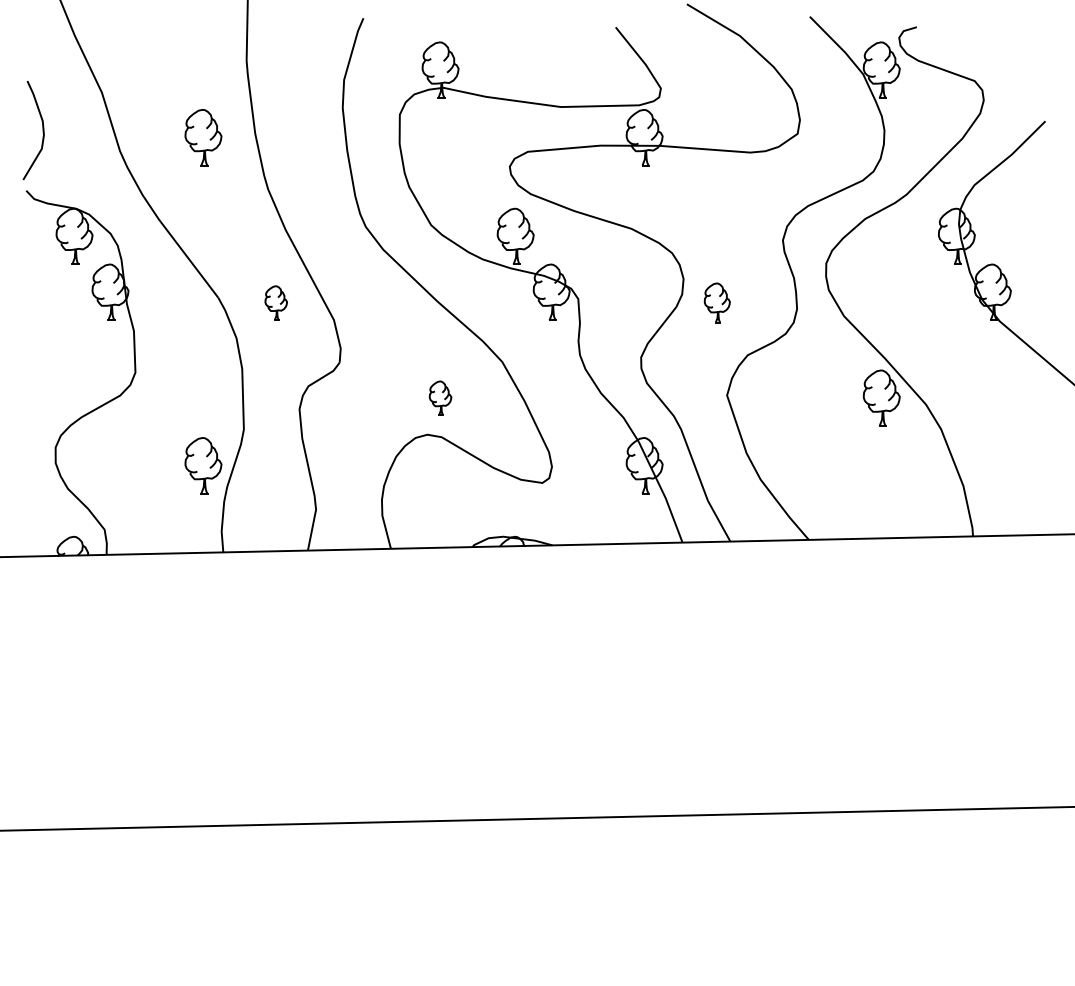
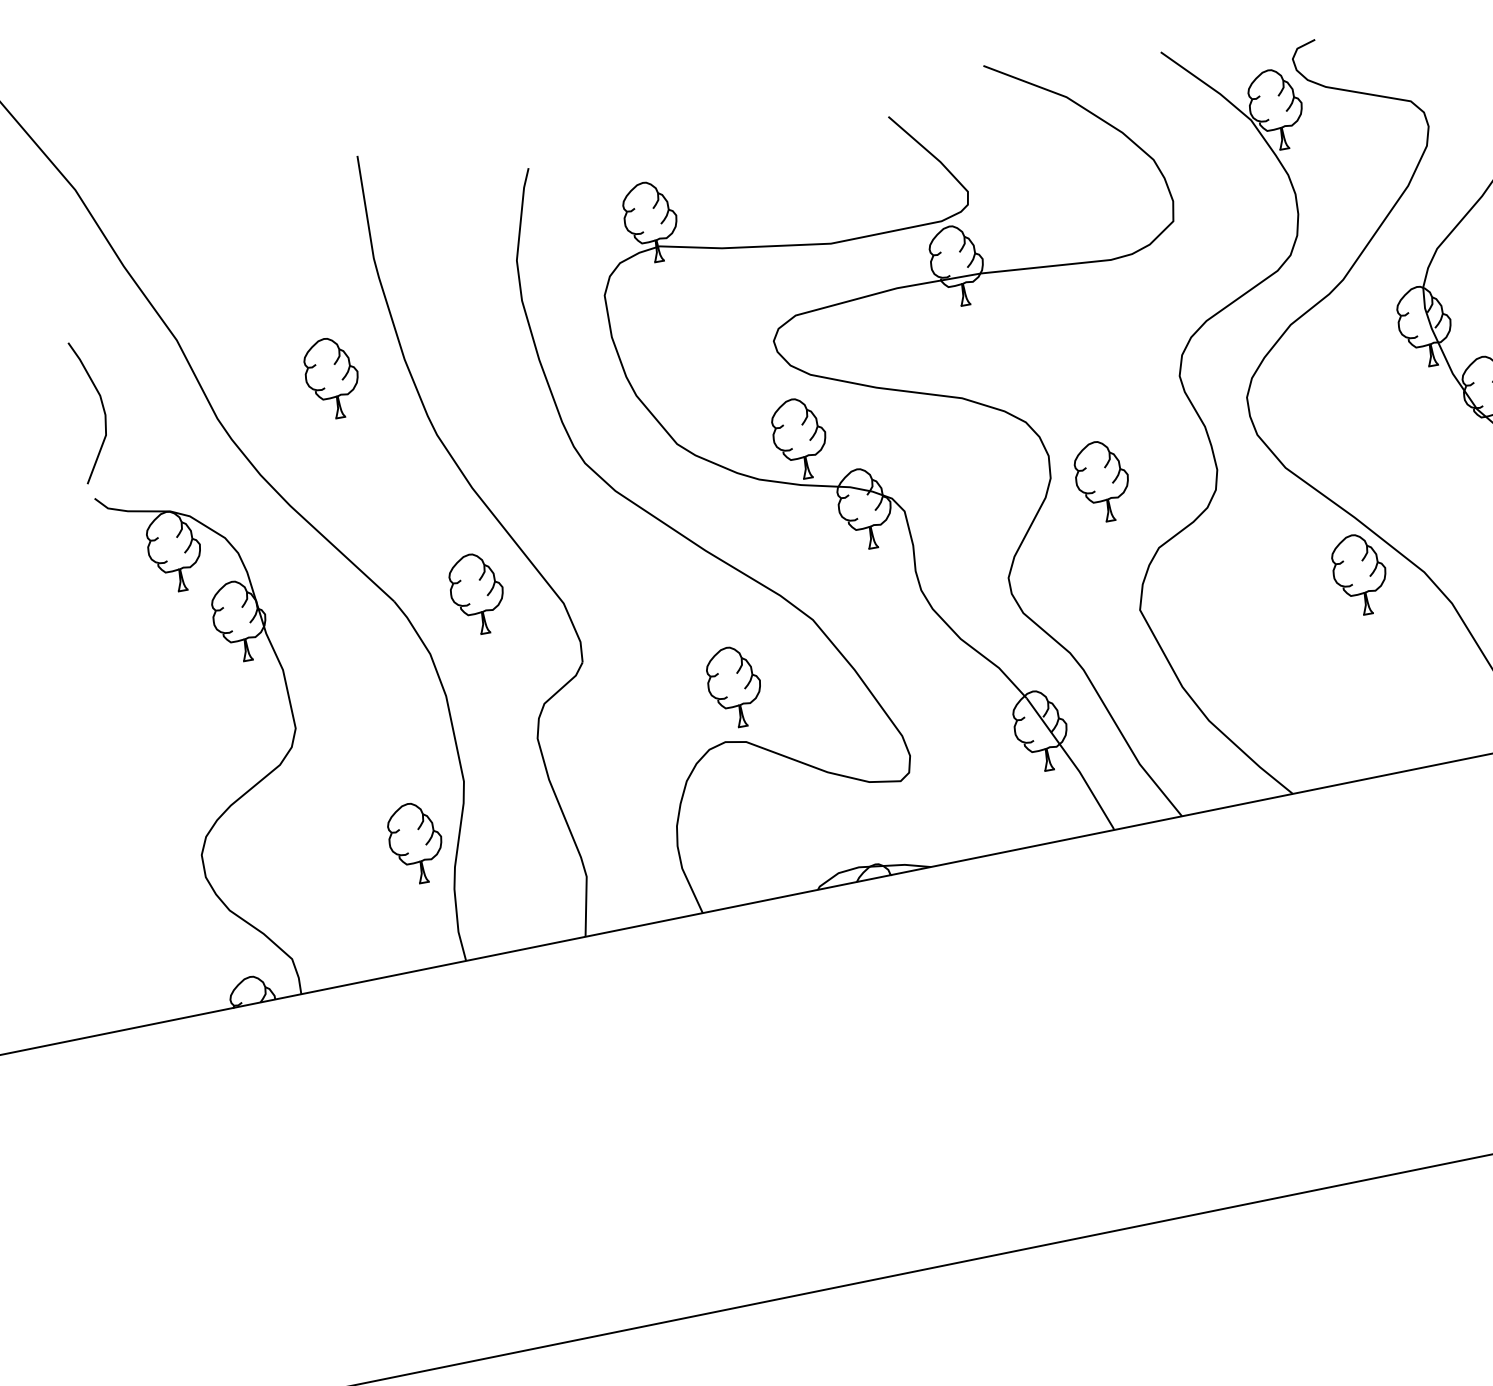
part: (276, 302) -> (477, 593), size x1.67
part: (717, 302) -> (1102, 480), size x1.43
part: (440, 397) -> (734, 686), size x1.67

